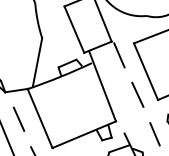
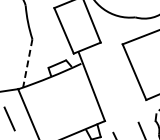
line: (119, 55) -> (108, 56), removed
line: (37, 62) -> (27, 63), solid -> dashed
line: (137, 94) -> (126, 94), removed

